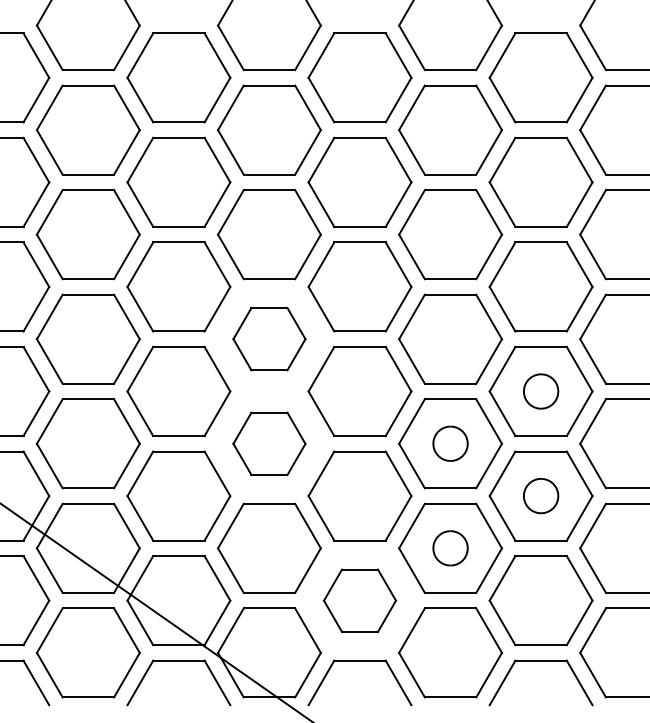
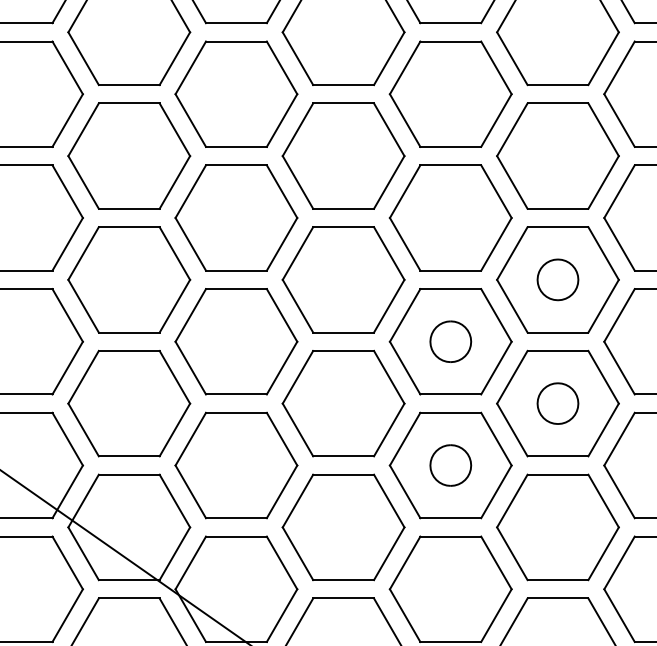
part: (269, 338) -> (236, 217), size x1.43
part: (269, 443) -> (236, 341), size x1.43
part: (359, 600) -> (343, 527), size x1.43

